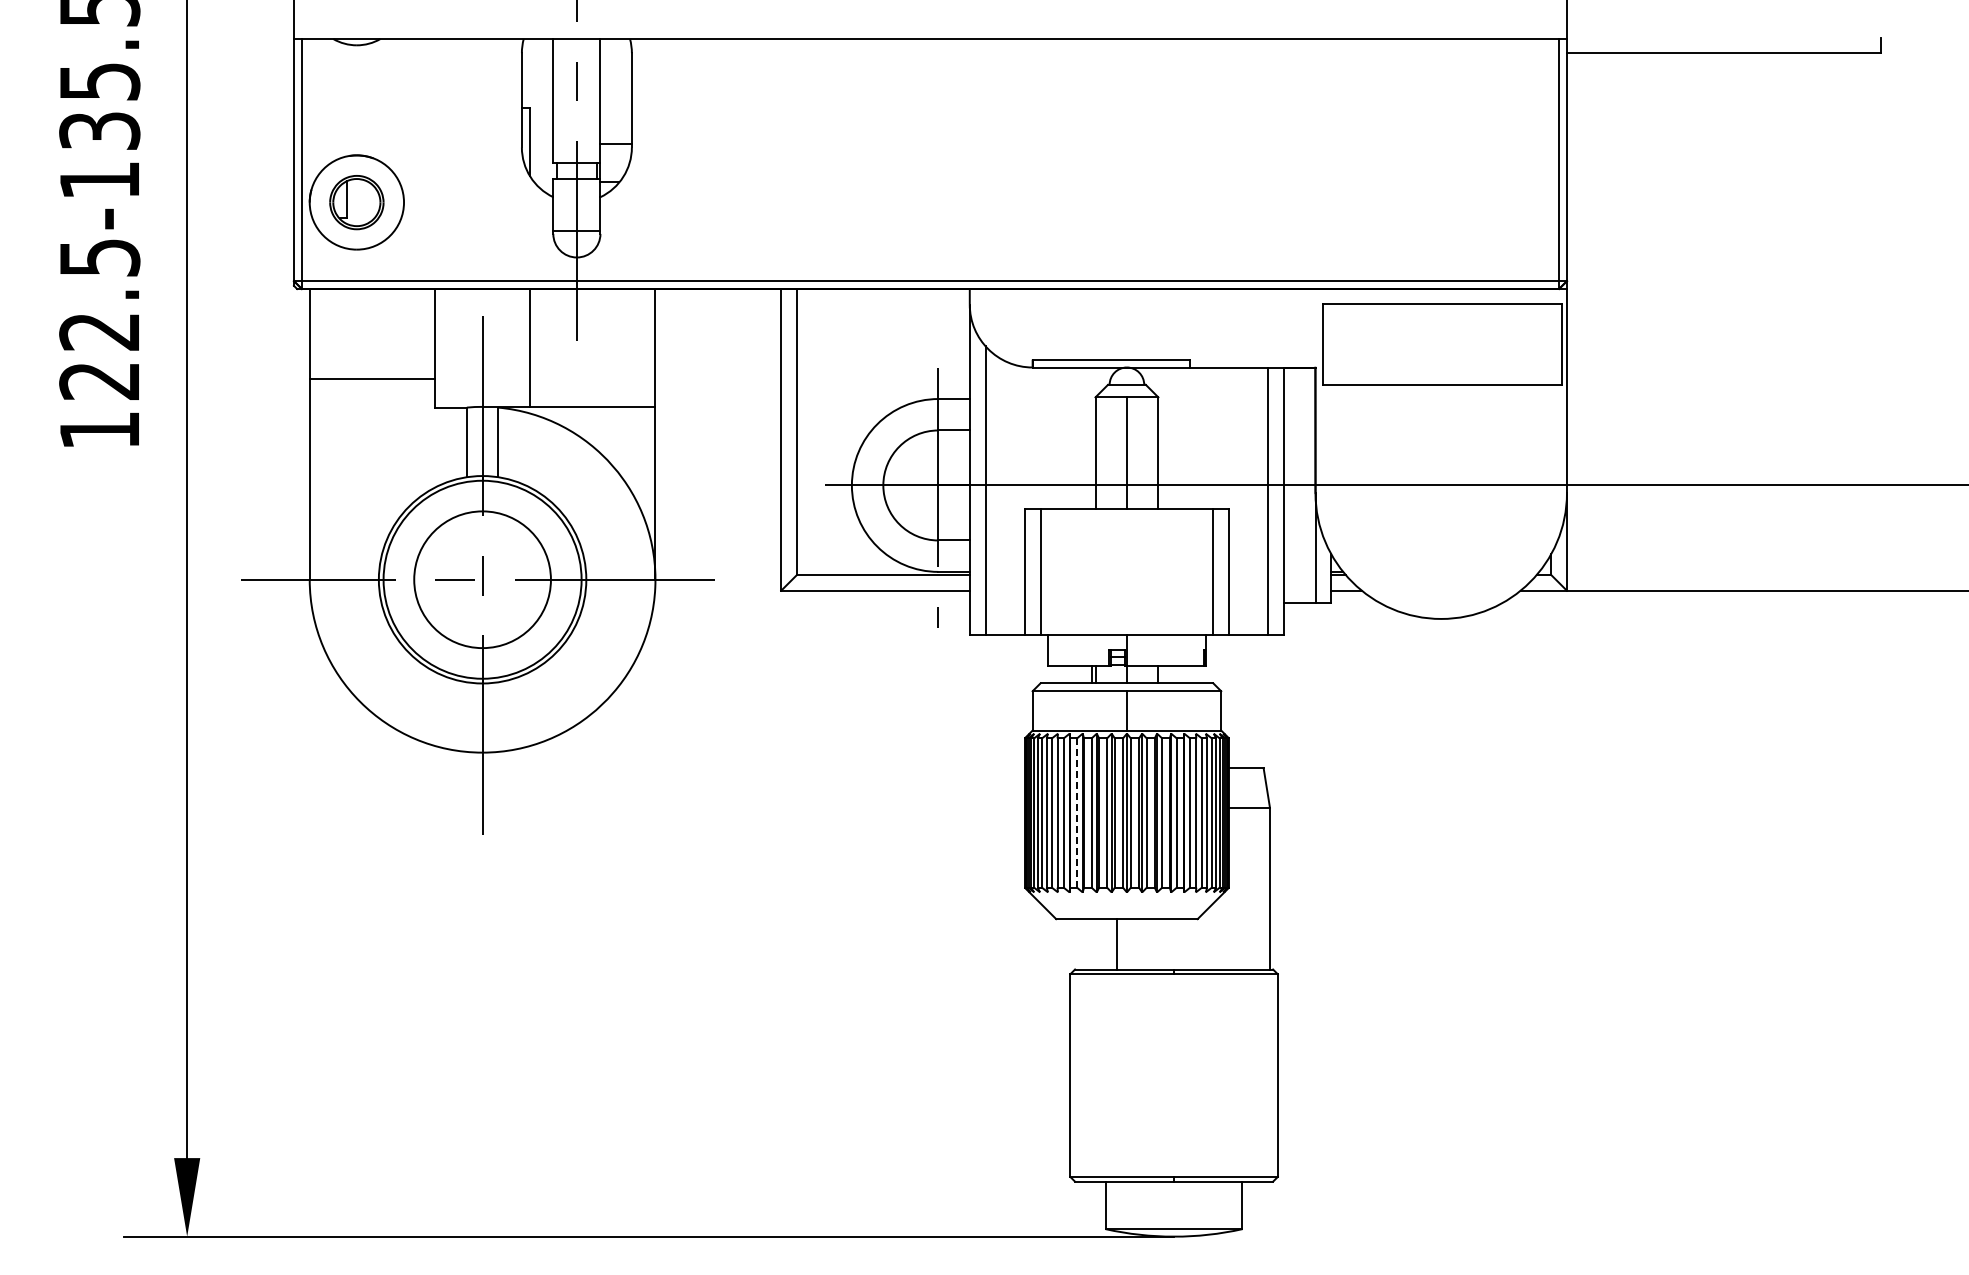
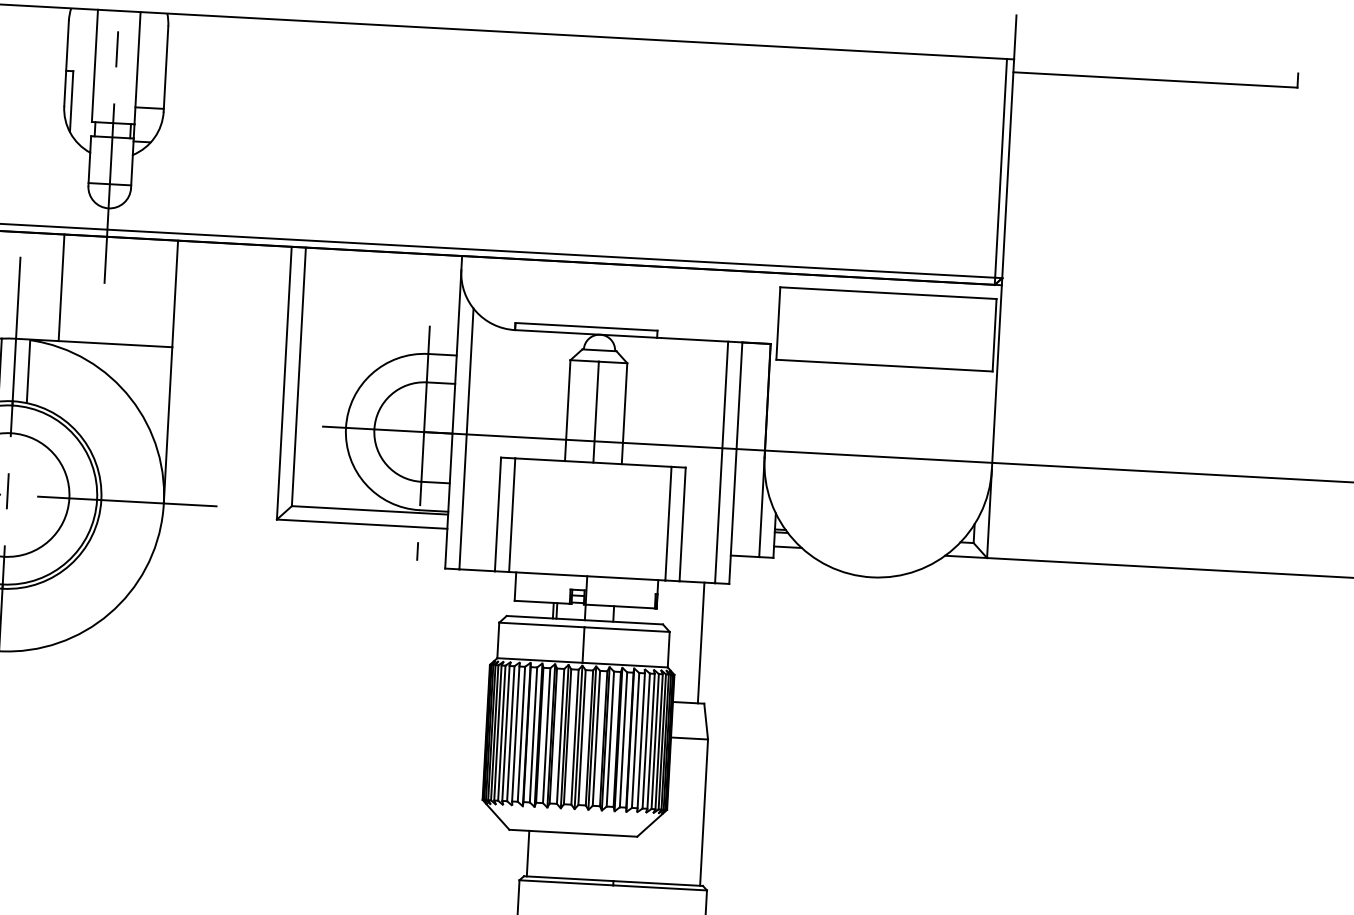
line: (1256, 701) -> (701, 642), added
line: (1077, 813) -> (533, 735), dashed -> solid
line: (1117, 944) -> (528, 853), moved

